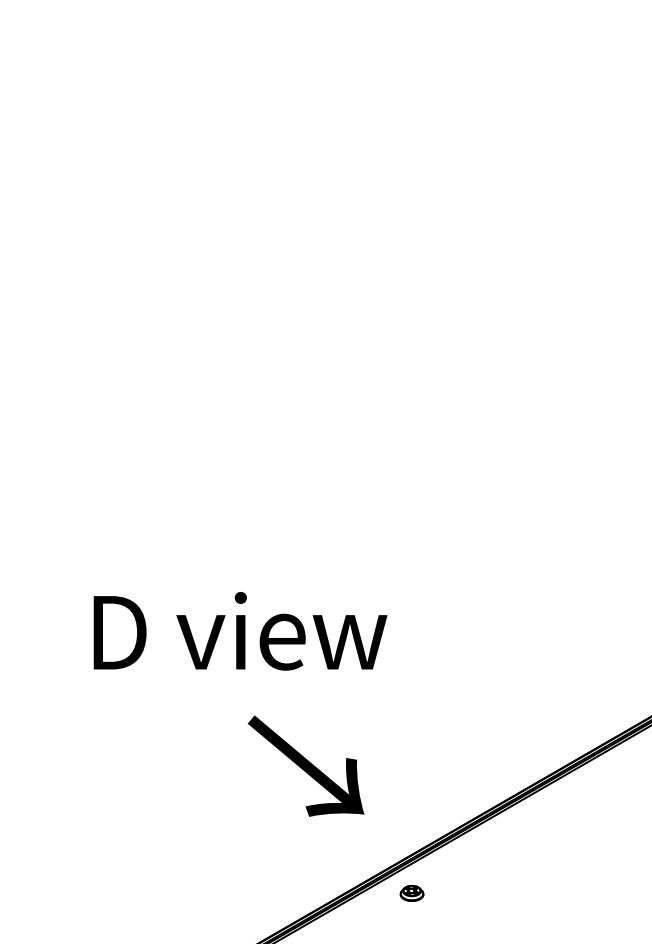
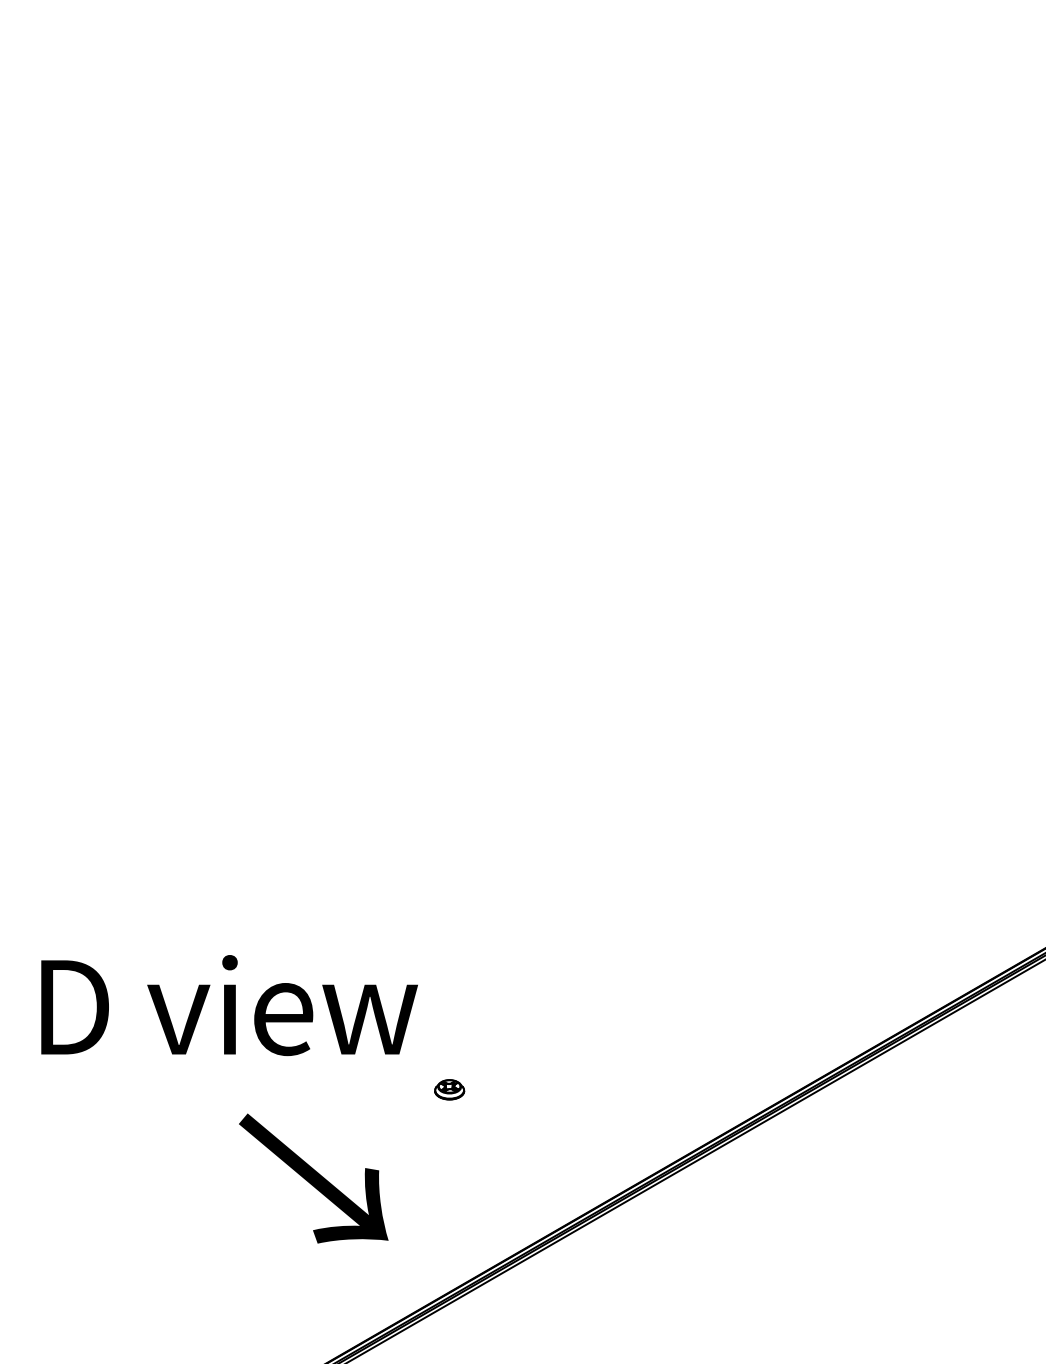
part: (411, 893) -> (449, 1089), moved

